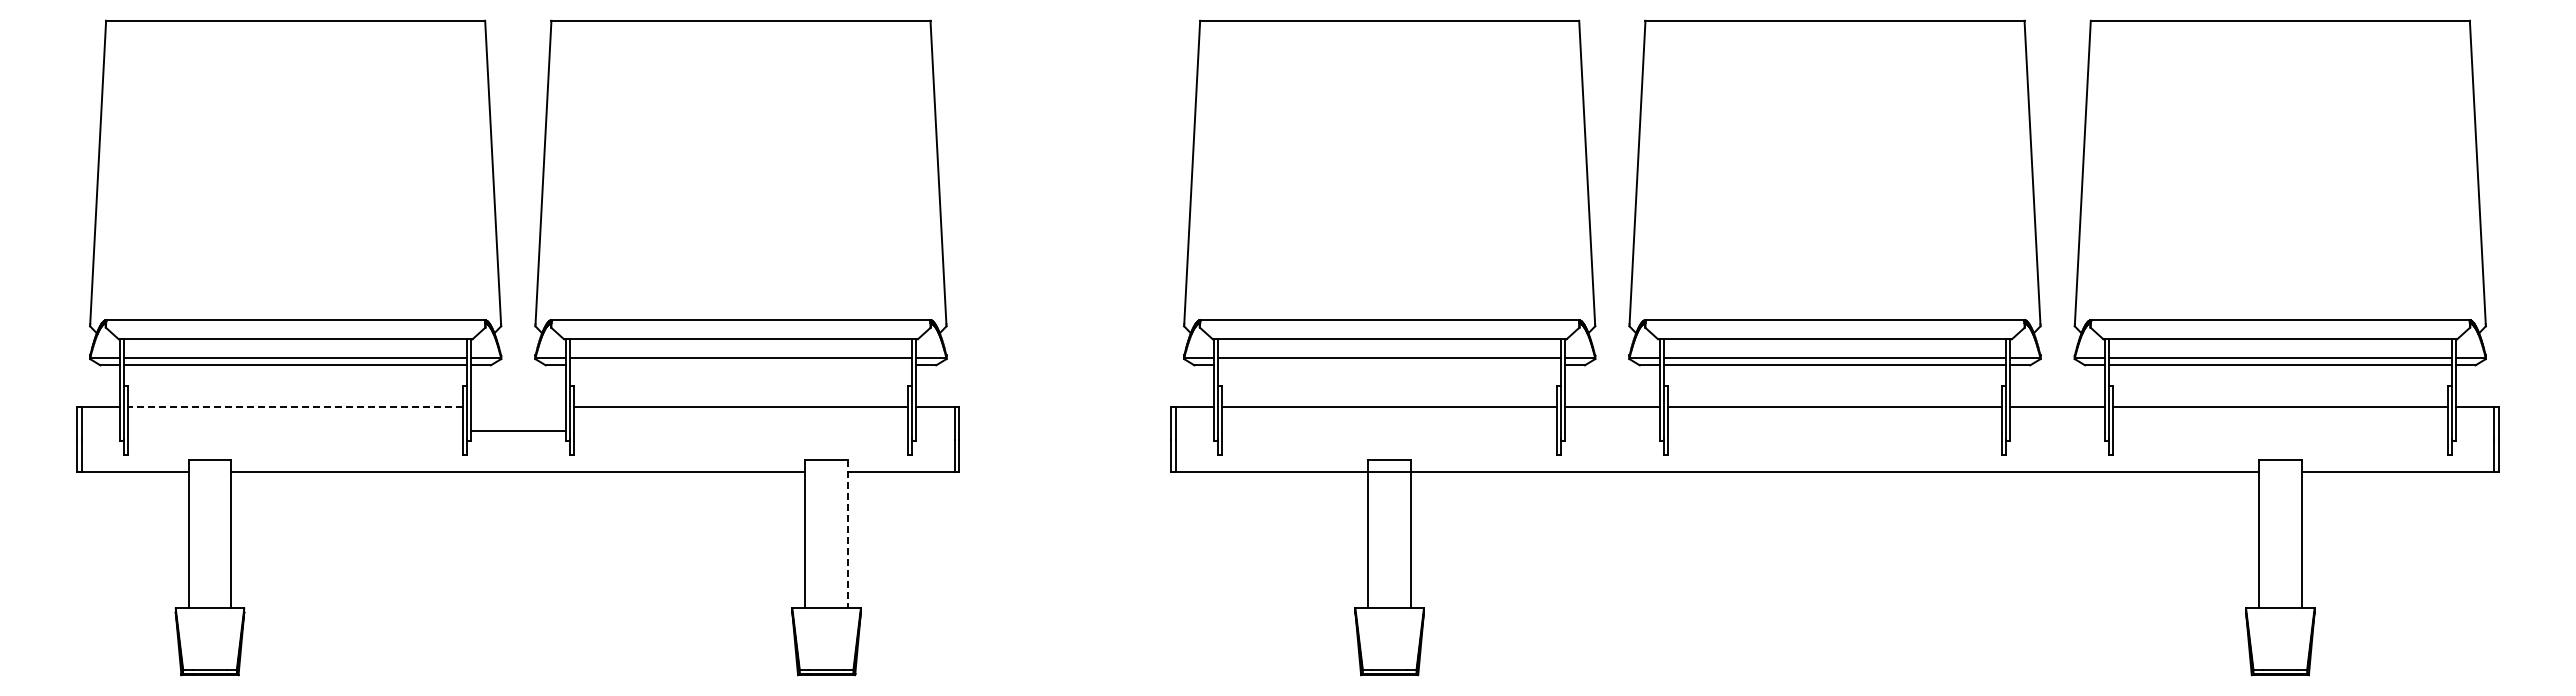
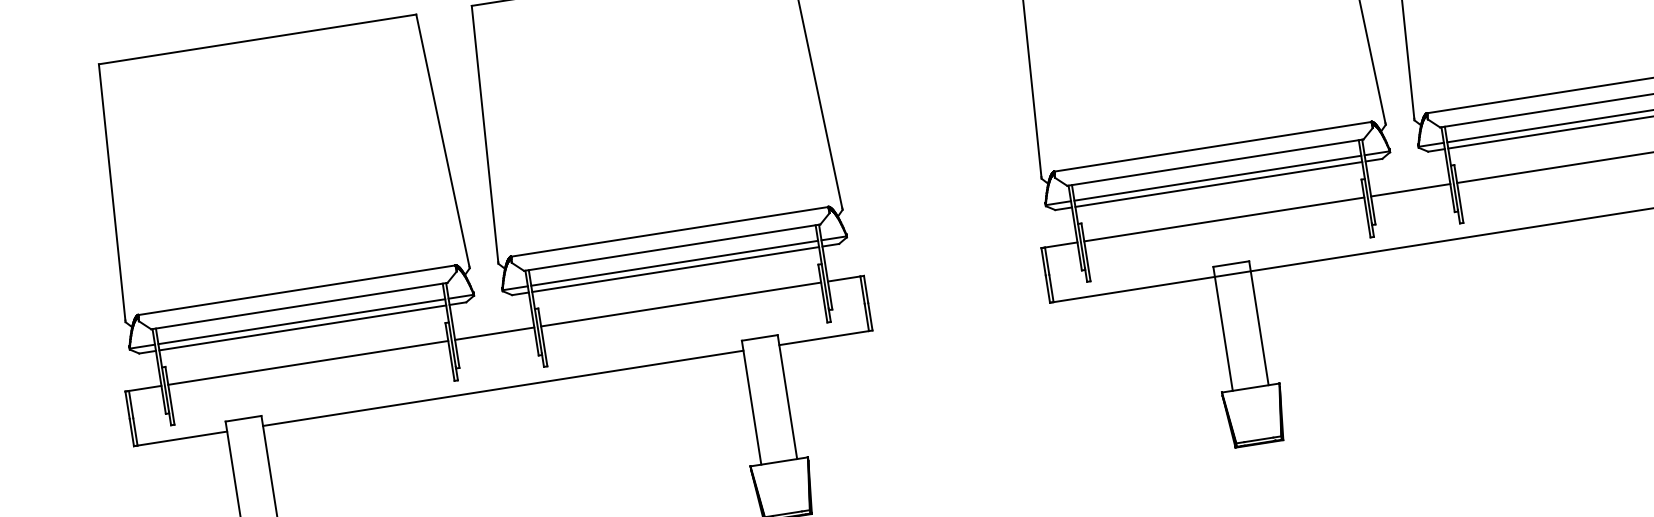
line: (740, 365) -> (675, 269), added
line: (1389, 365) -> (1218, 184), added
line: (295, 407) -> (308, 363), dashed -> solid
line: (518, 431) -> (494, 334), moved
line: (848, 534) -> (787, 397), dashed -> solid

